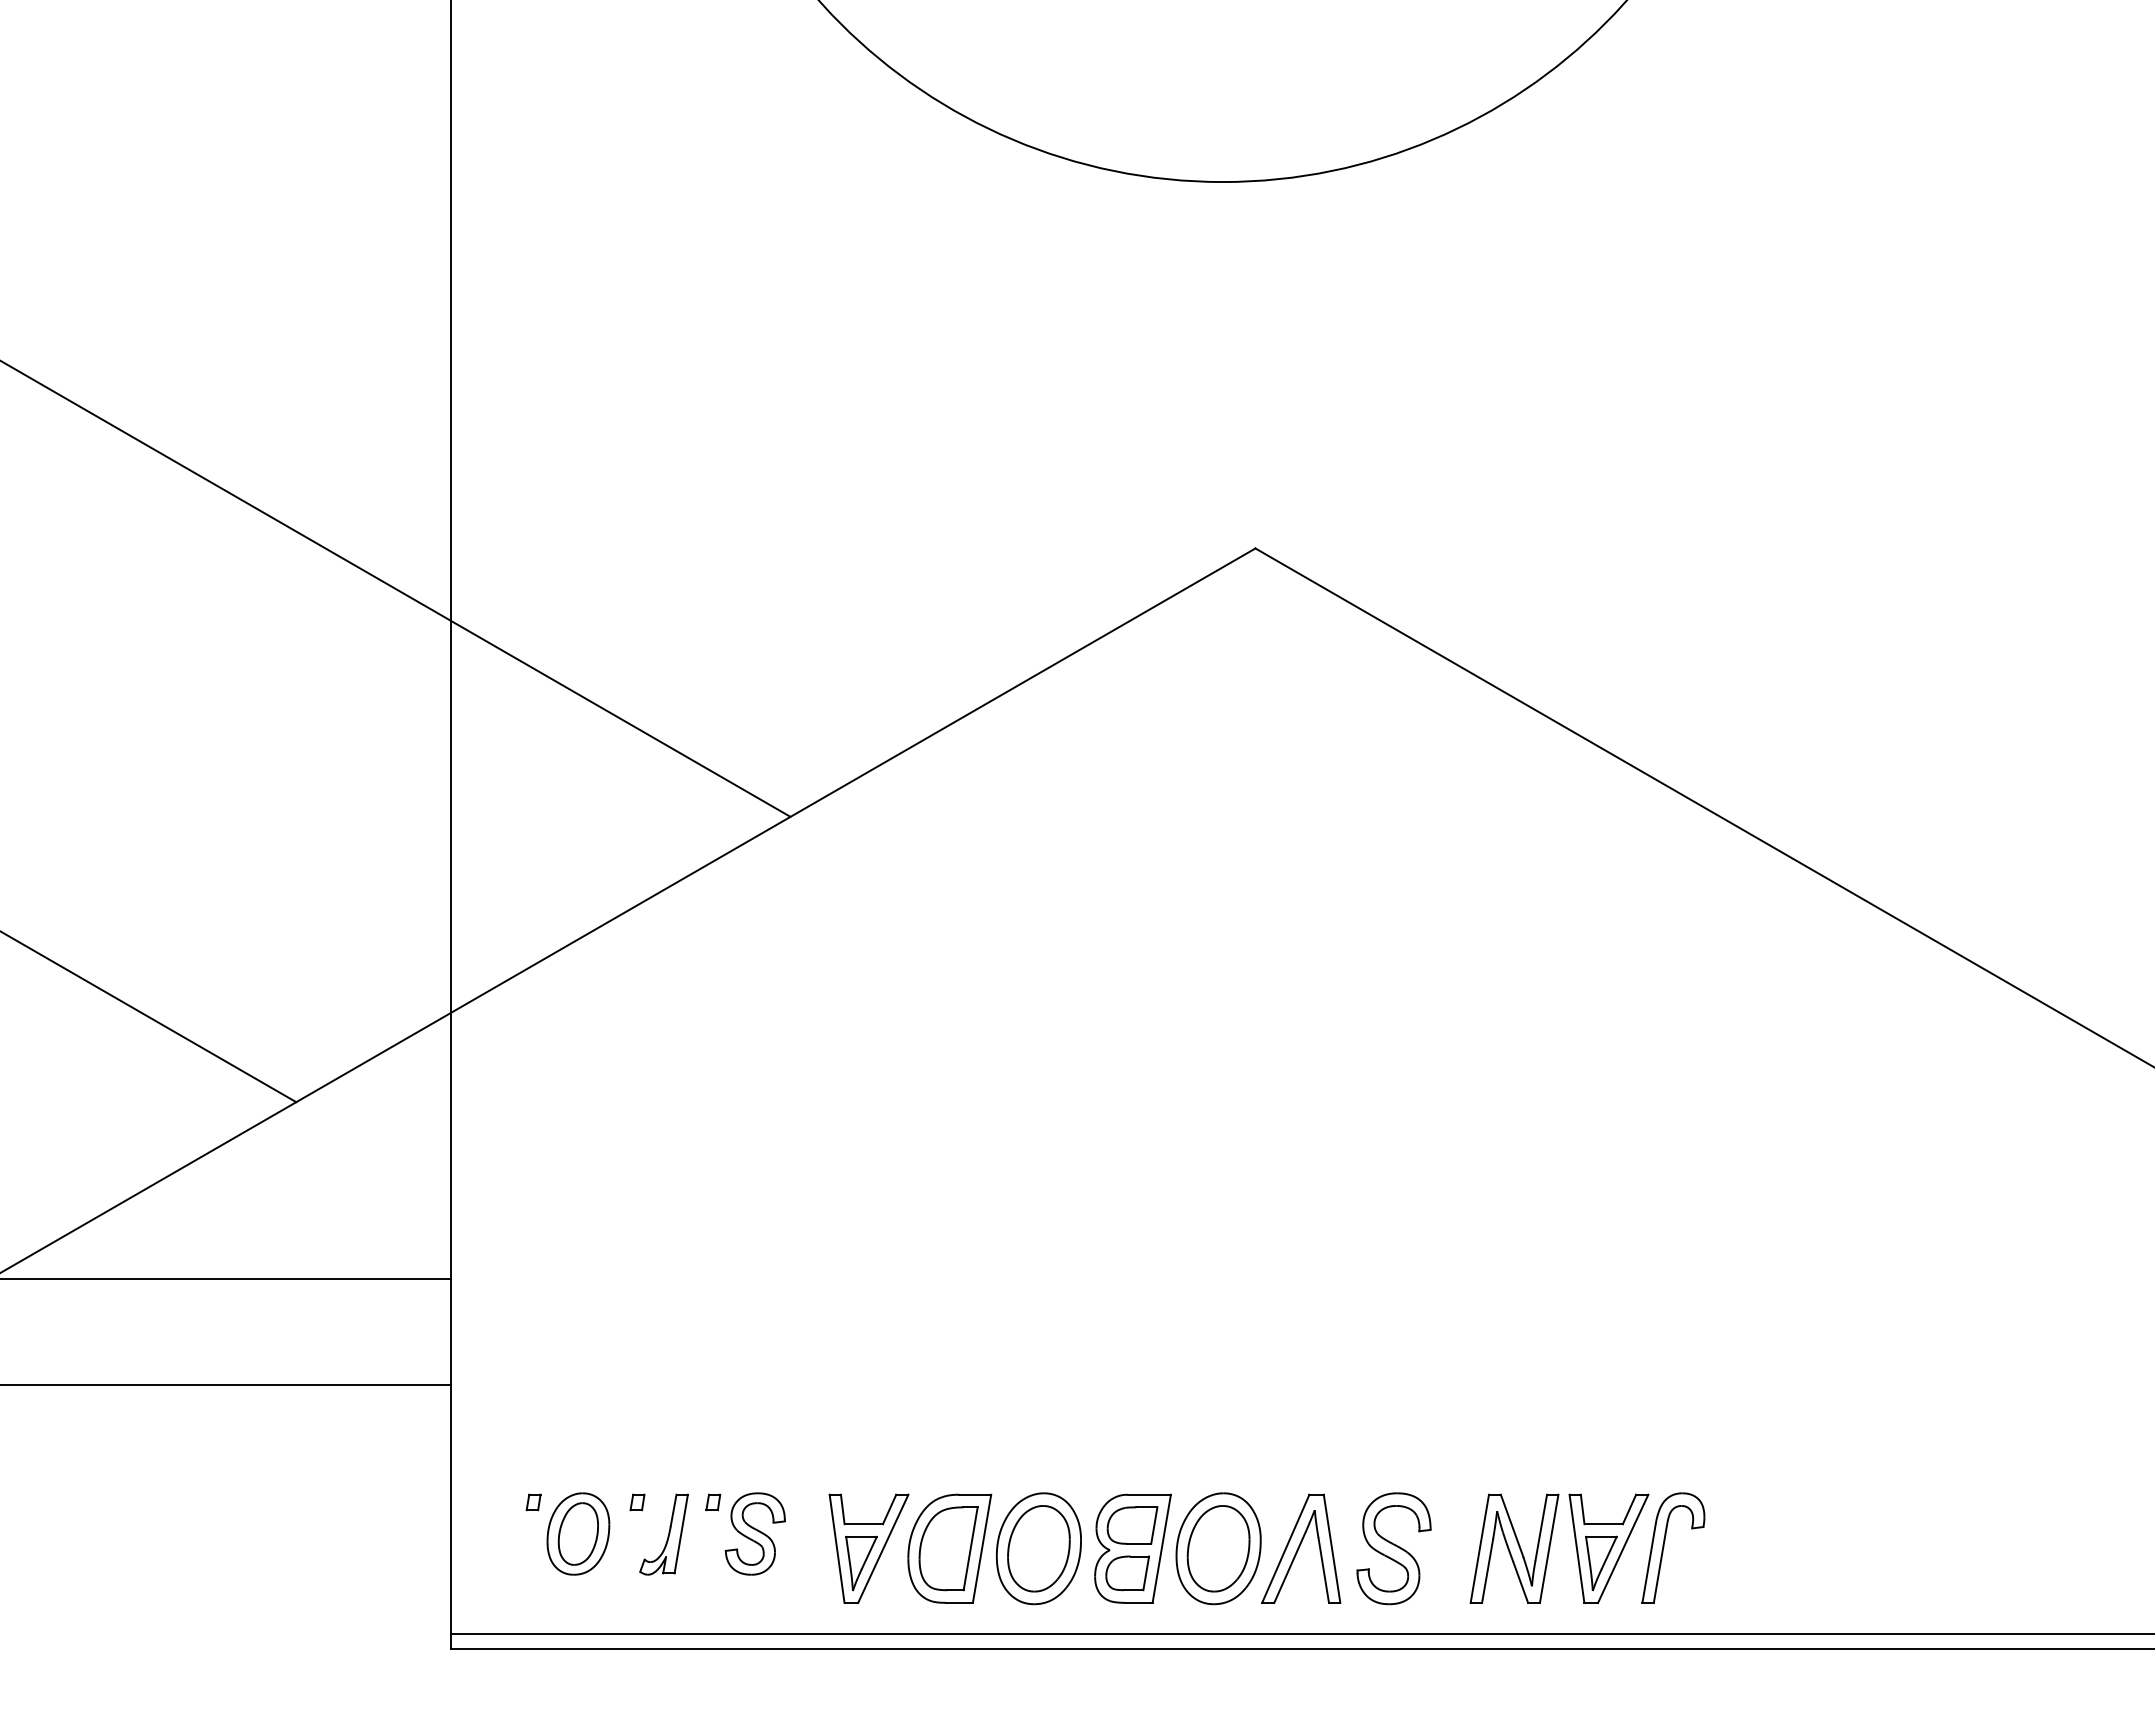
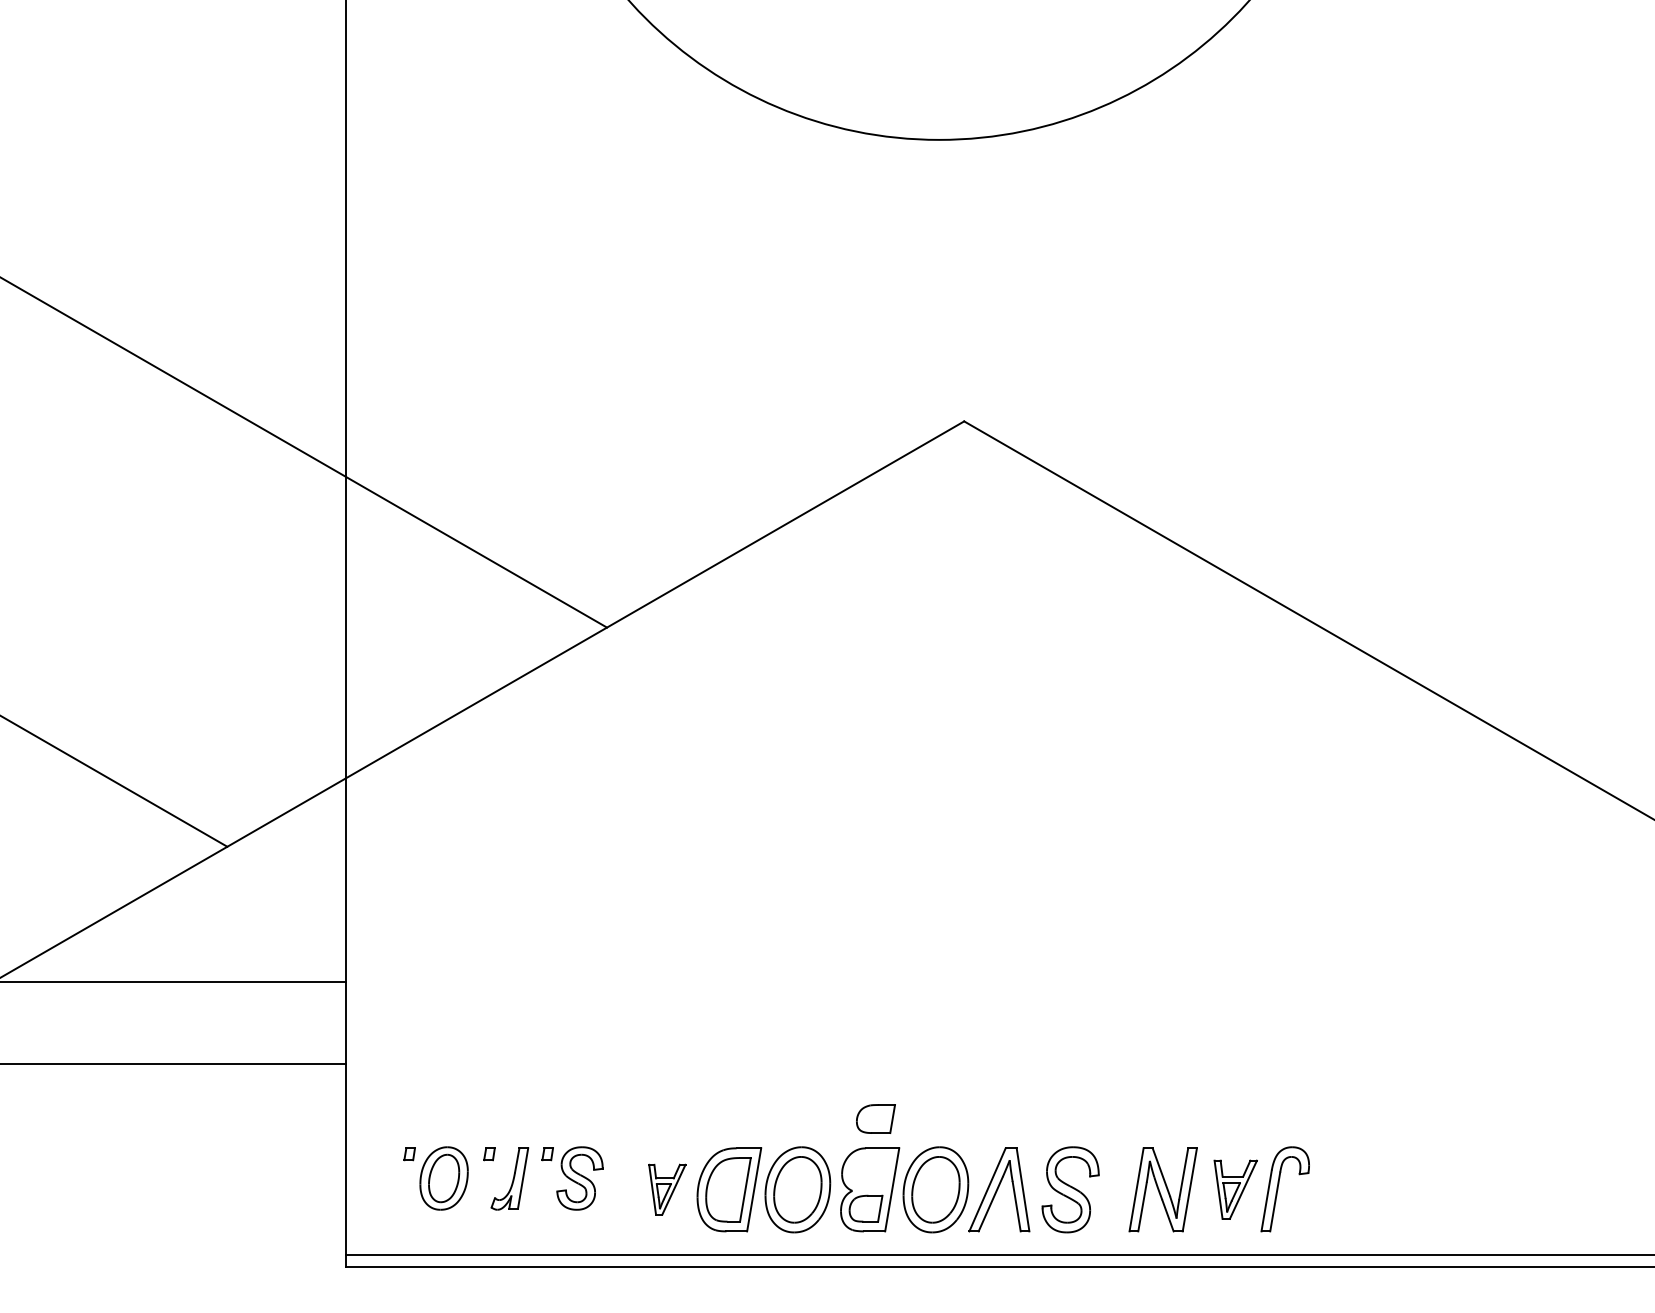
part: (1132, 1525) -> (875, 1118), moved
part: (868, 1548) -> (666, 1189), size x0.6
part: (1608, 1548) -> (1235, 1189), size x0.7

